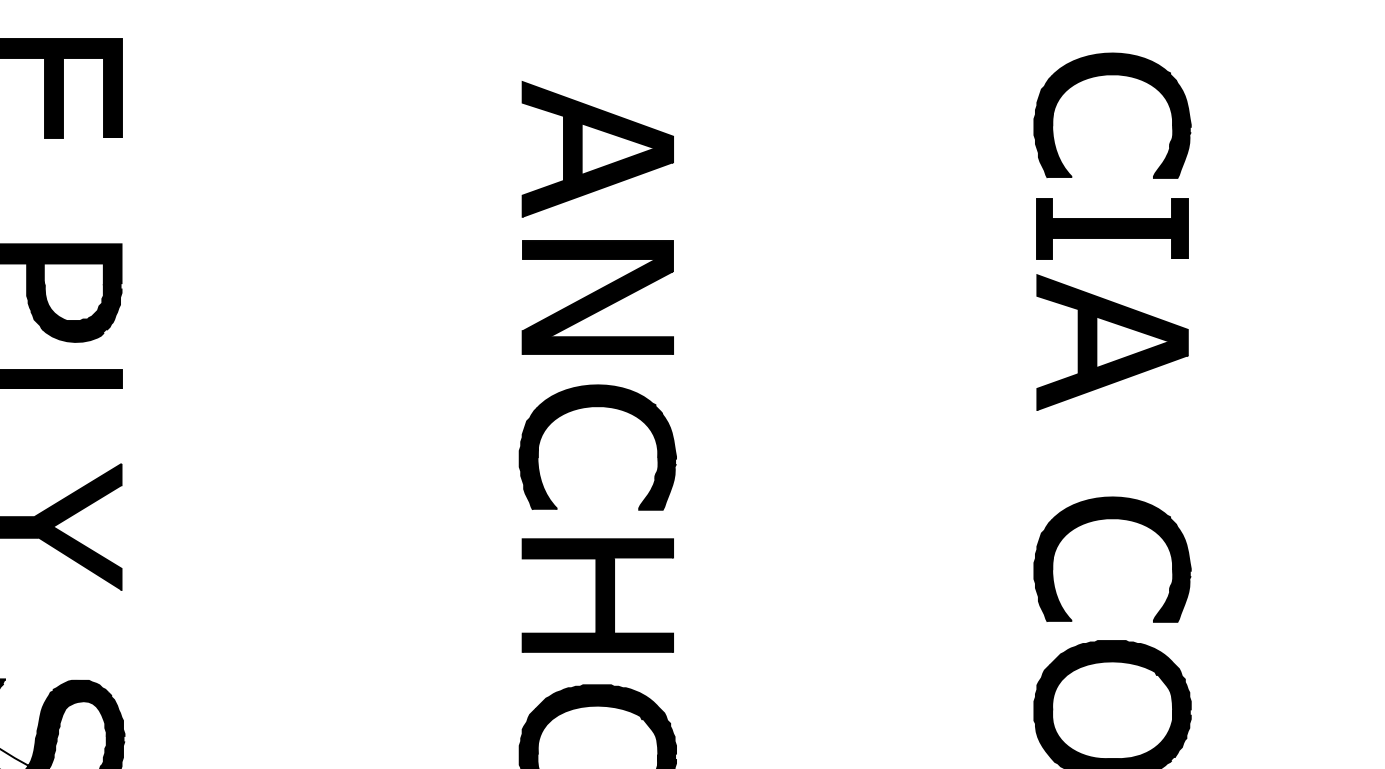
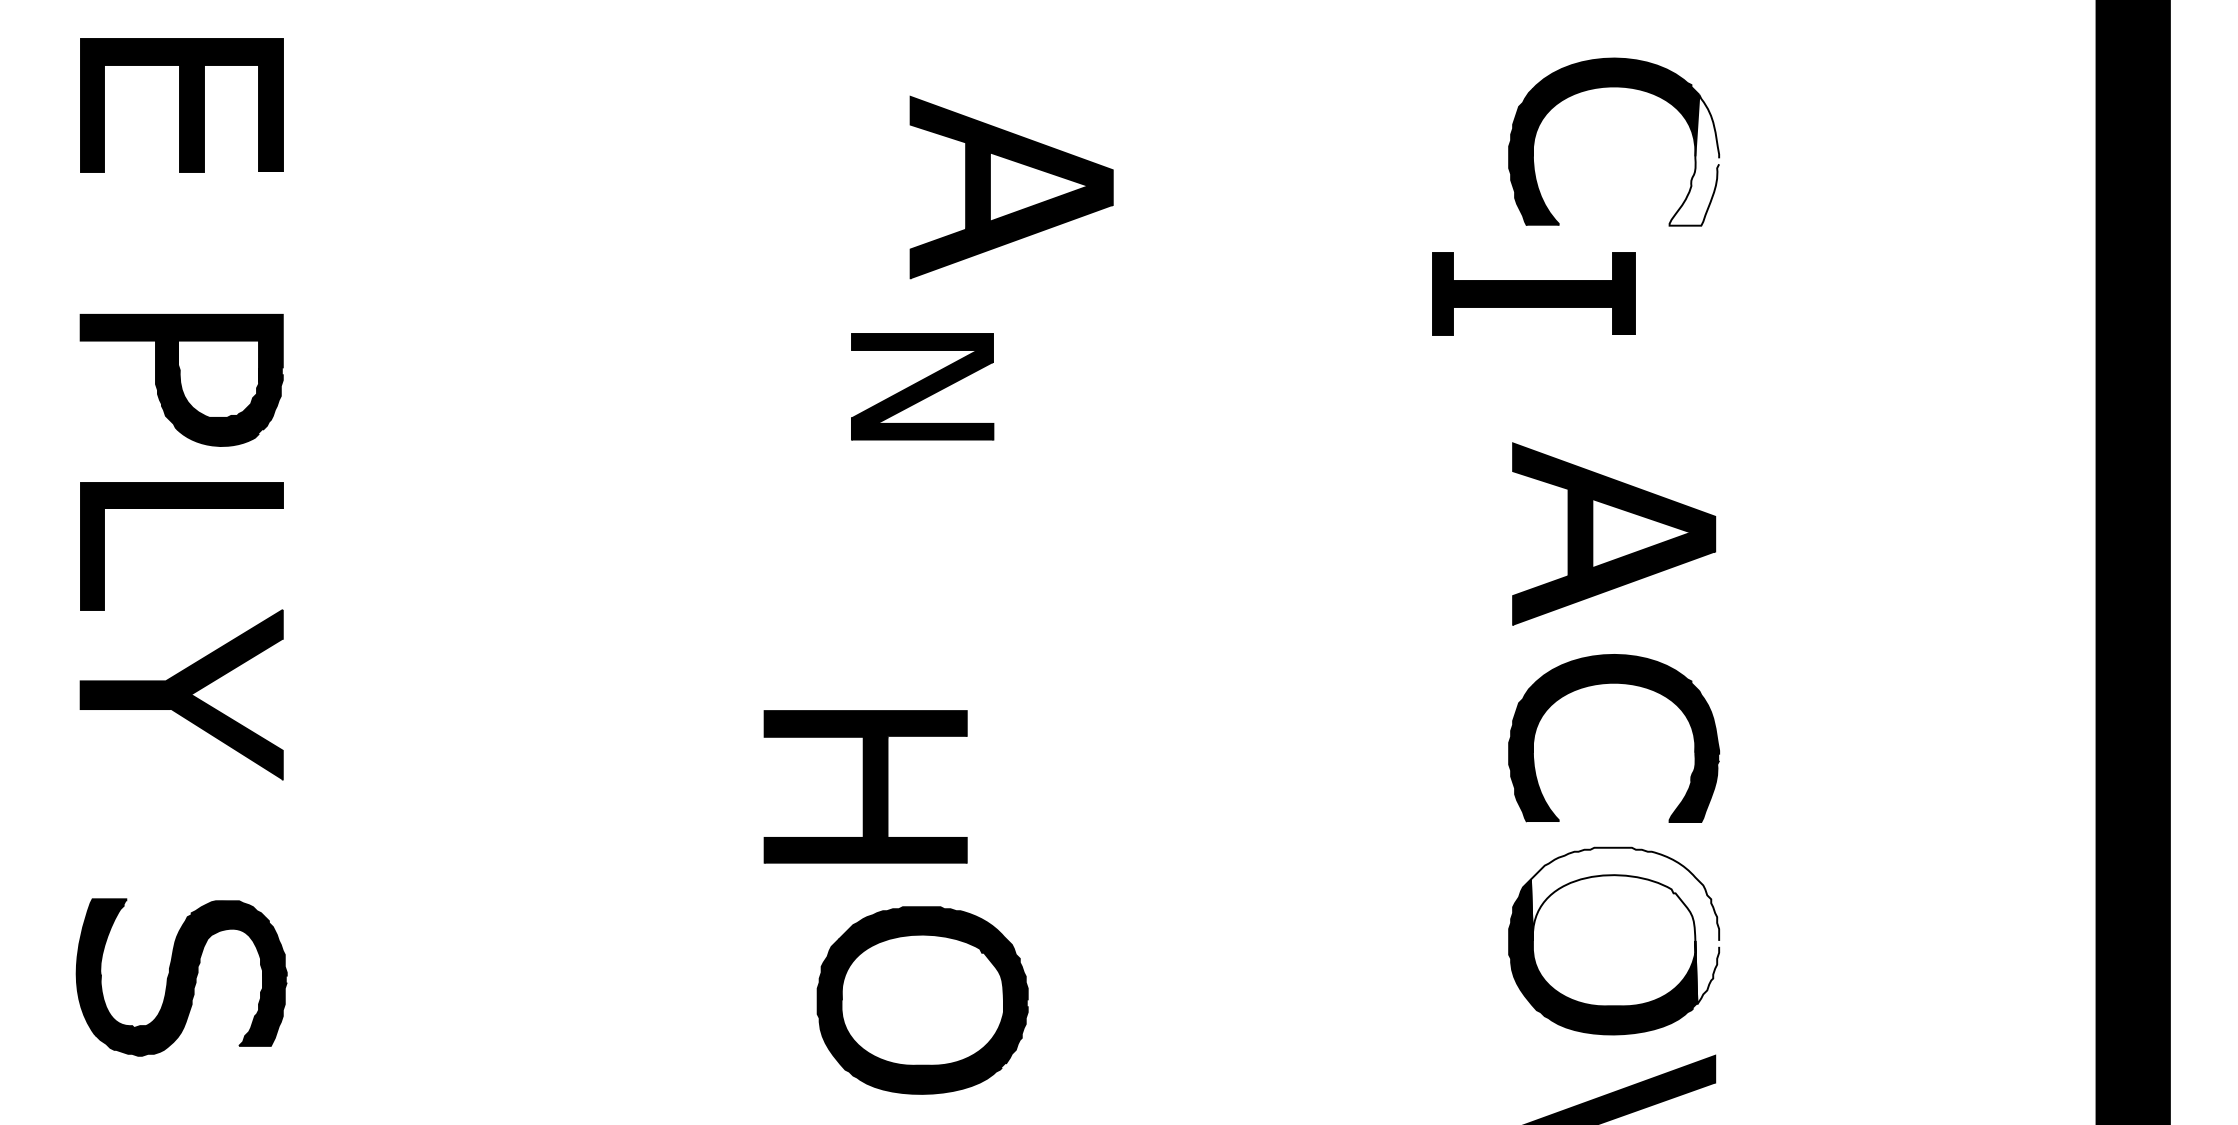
fill: (1172, 128) -> (1694, 159), removed
part: (597, 149) -> (1011, 187), moved
part: (1112, 228) -> (1533, 293), moved
part: (597, 297) -> (922, 386), size x0.7
part: (1112, 342) -> (1614, 533), moved
part: (597, 407) -> (922, 533), removed
part: (597, 595) -> (865, 786), moved
fill: (1120, 698) -> (1624, 925), removed

